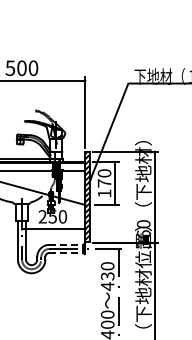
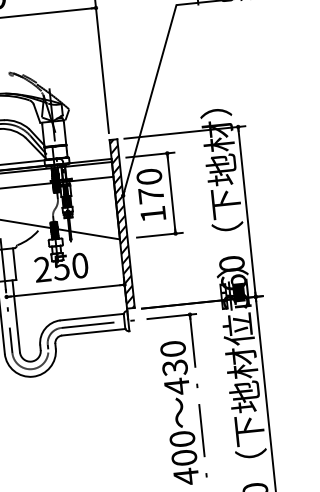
line: (66, 244) -> (92, 316), dashed -> solid
line: (66, 253) -> (93, 333), dashed -> solid

